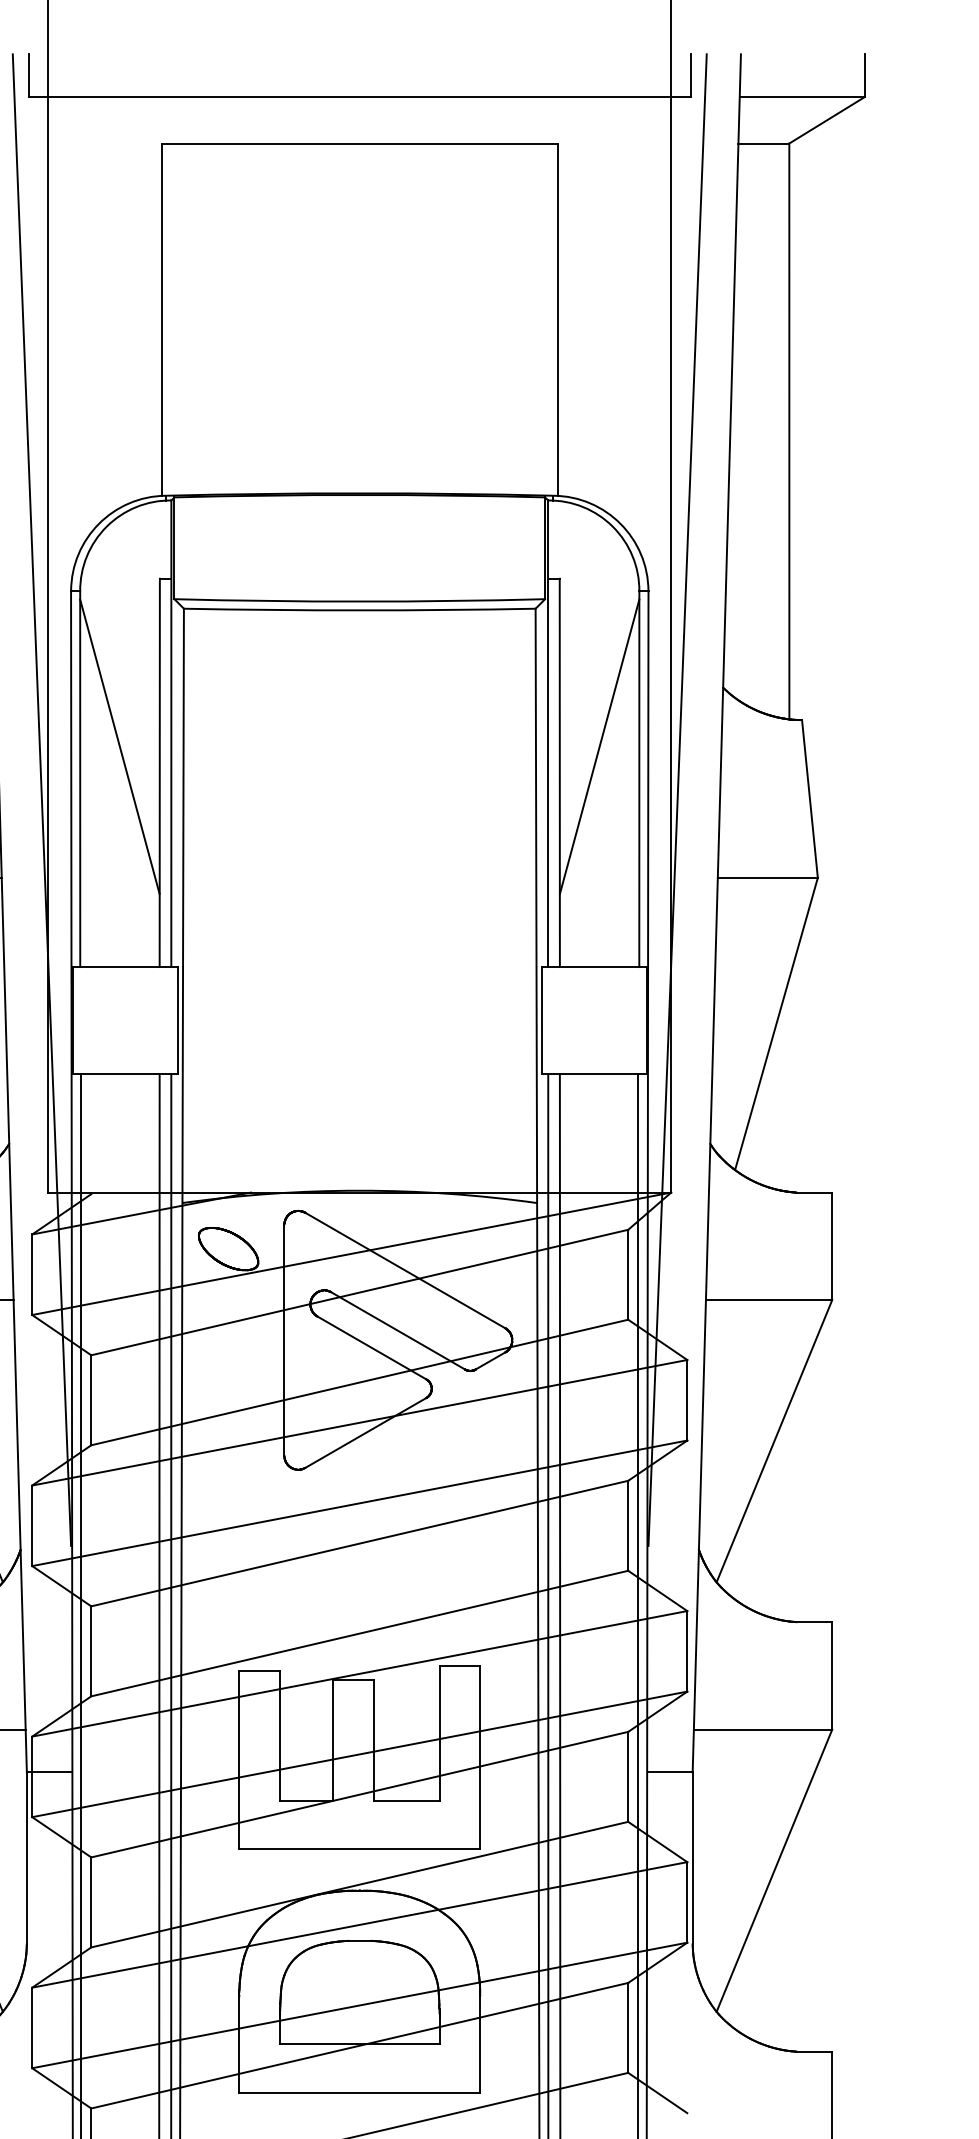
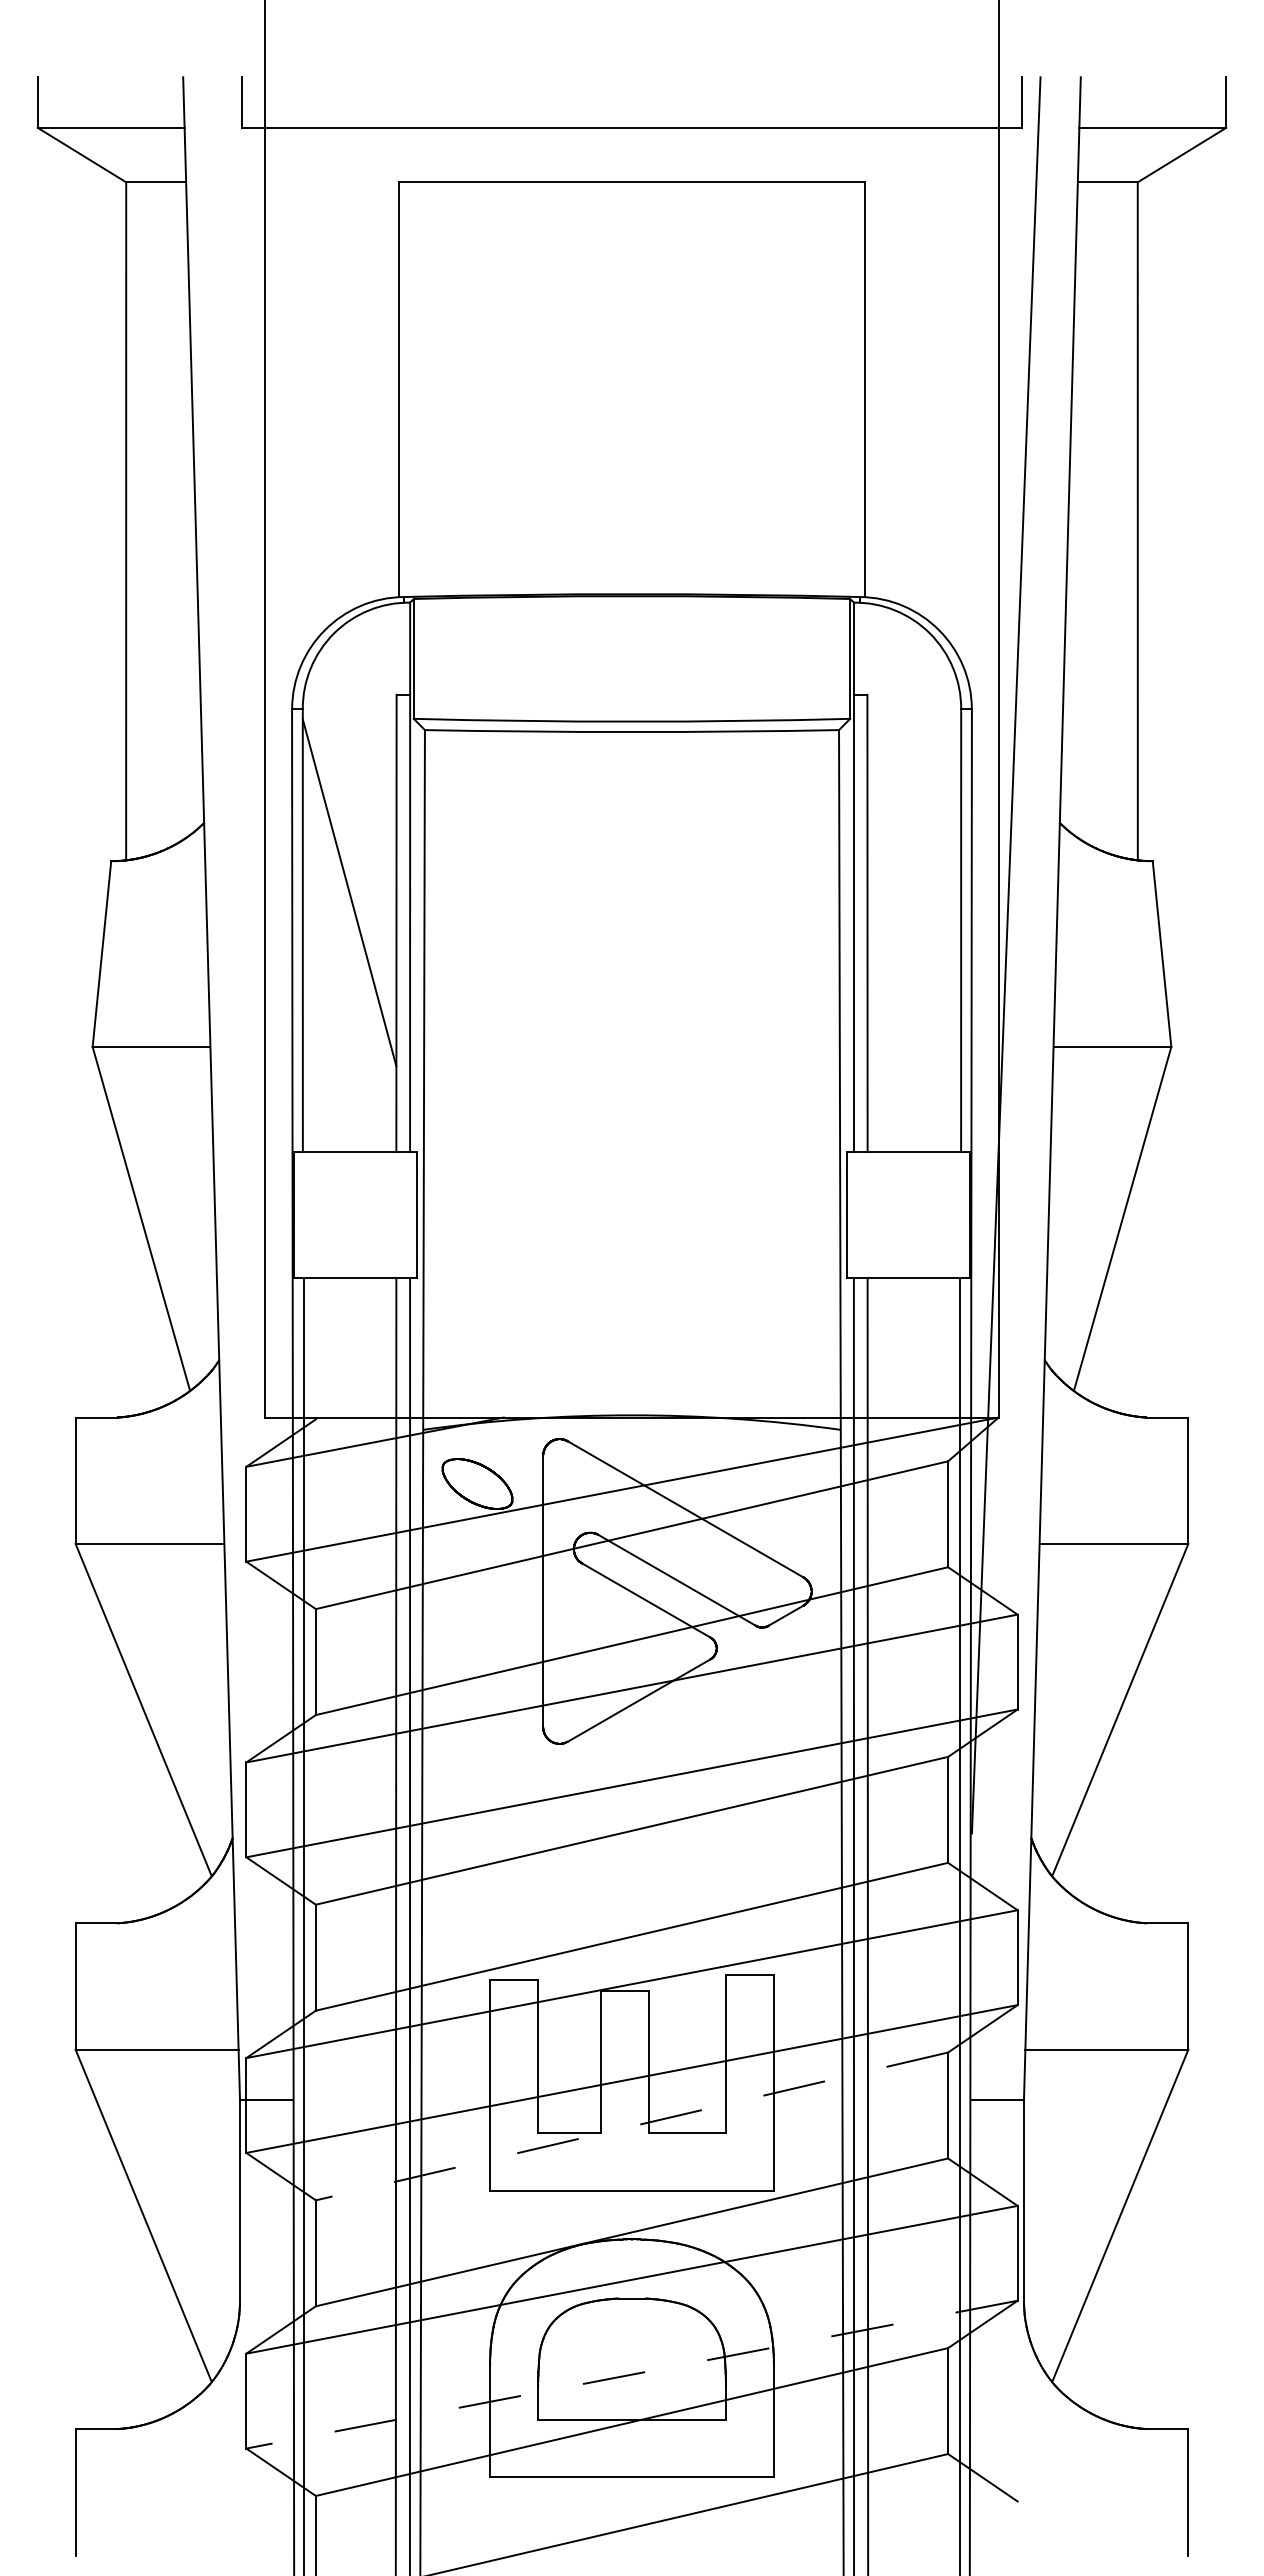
line: (599, 746) -> (914, 892), removed
line: (41, 800) -> (257, 955), removed
line: (359, 1794) -> (631, 2126), solid -> dashed
line: (359, 2005) -> (631, 2374), solid -> dashed

